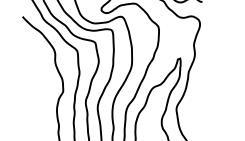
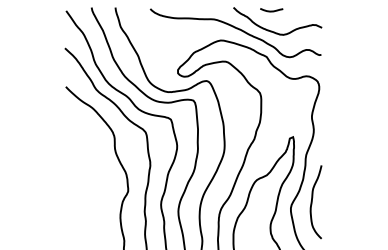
curve: (191, 104) -> (312, 202), added

